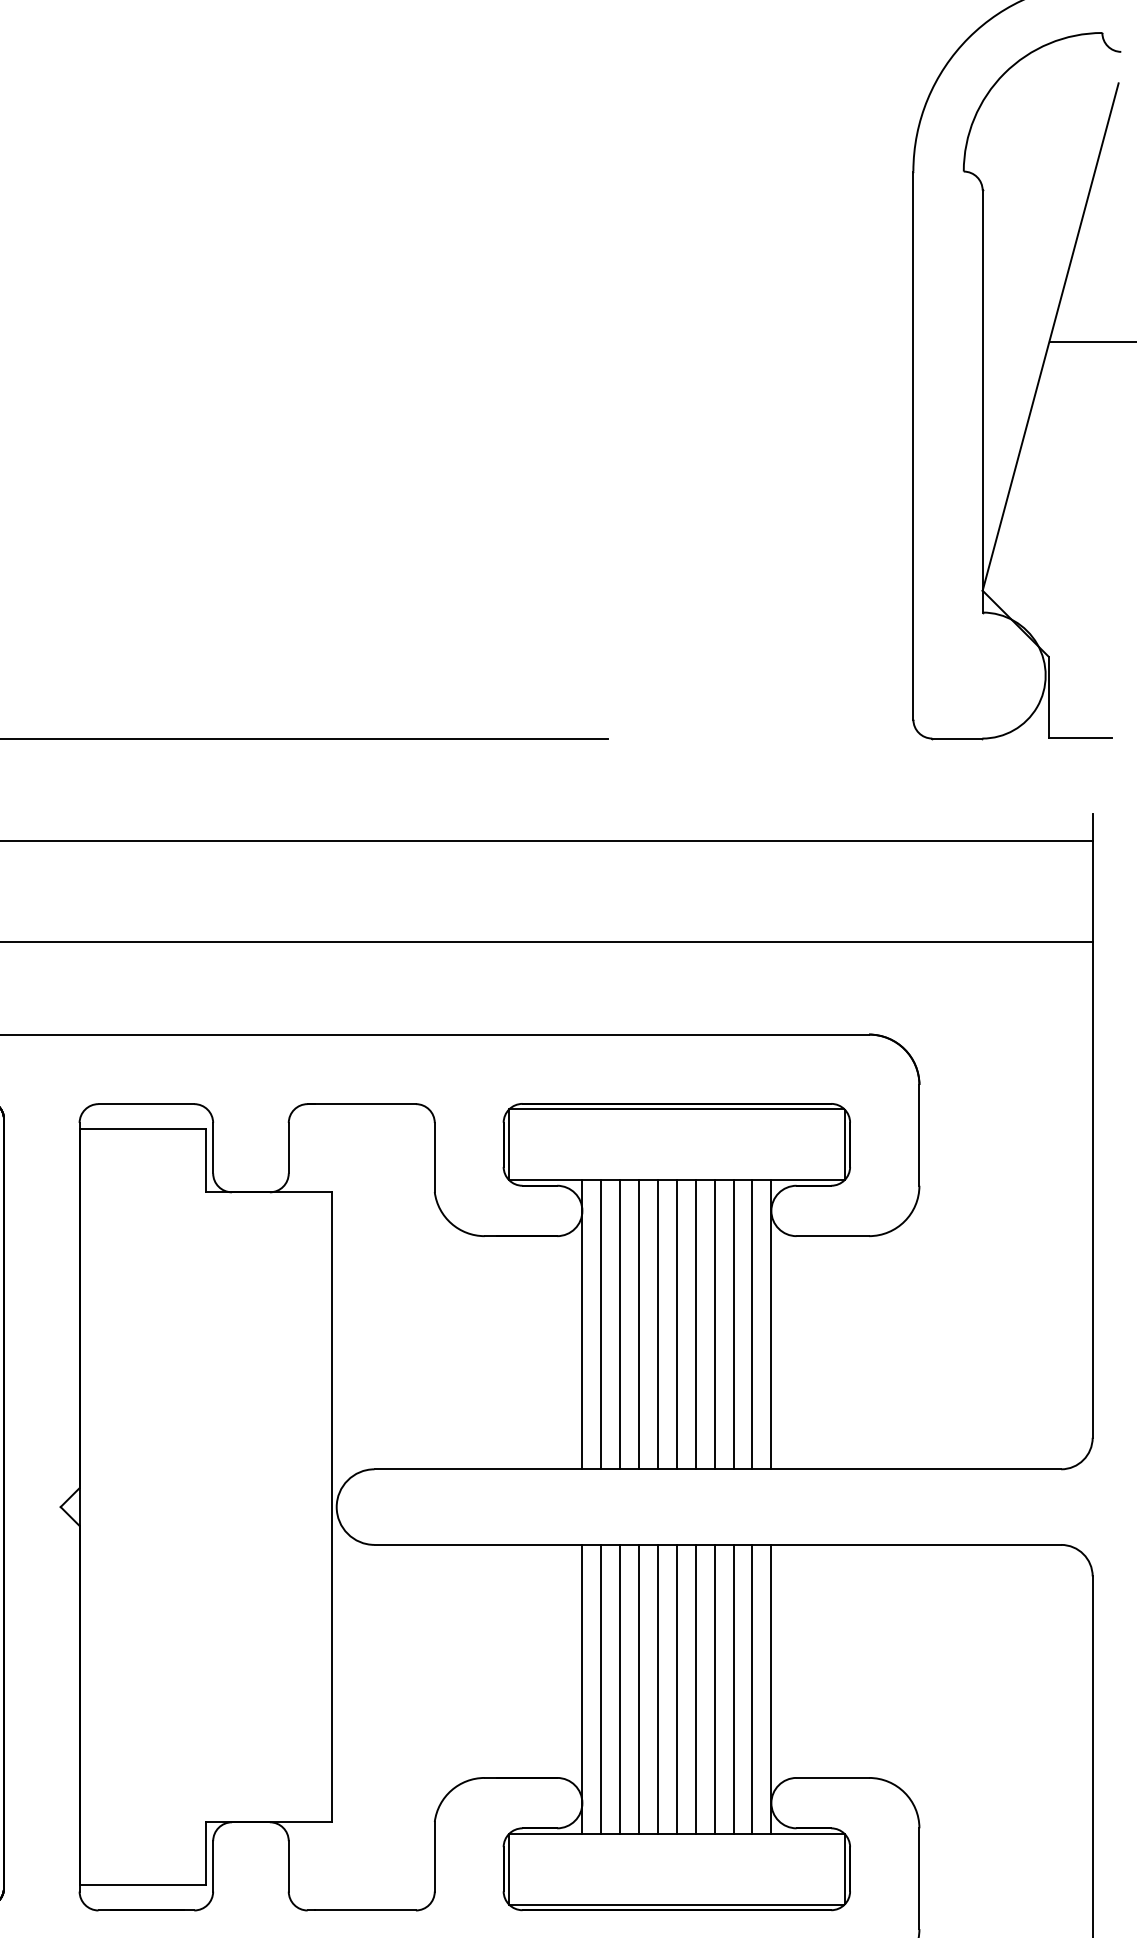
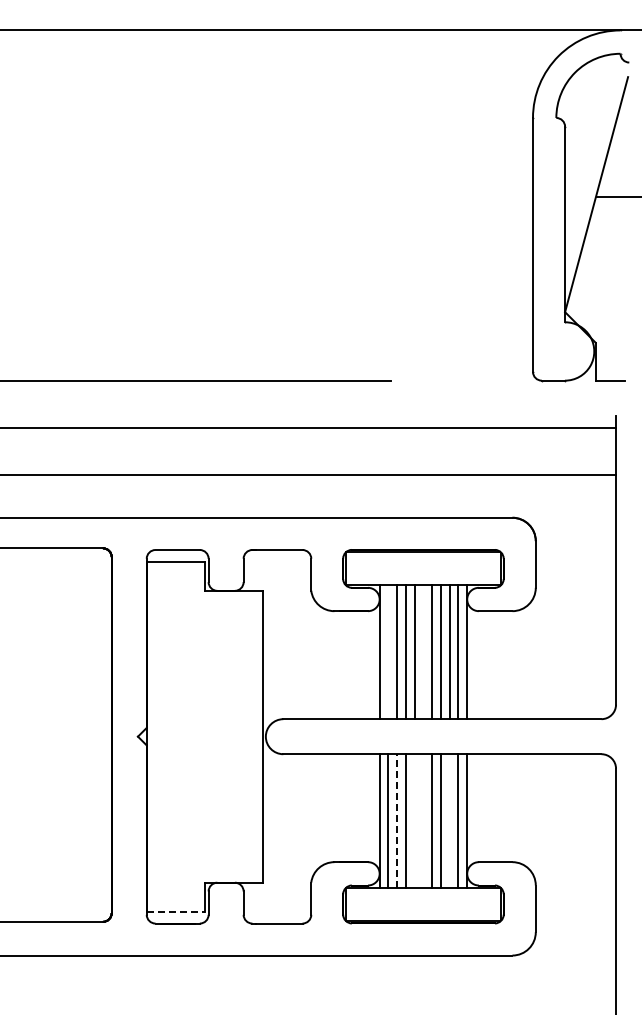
line: (601, 1325) -> (388, 652), removed
line: (677, 1325) -> (423, 652), removed
line: (620, 1690) -> (397, 821), solid -> dashed
line: (657, 1690) -> (414, 821), removed
line: (677, 1690) -> (423, 821), removed
line: (733, 1690) -> (449, 821), removed
line: (143, 1884) -> (176, 911), solid -> dashed

